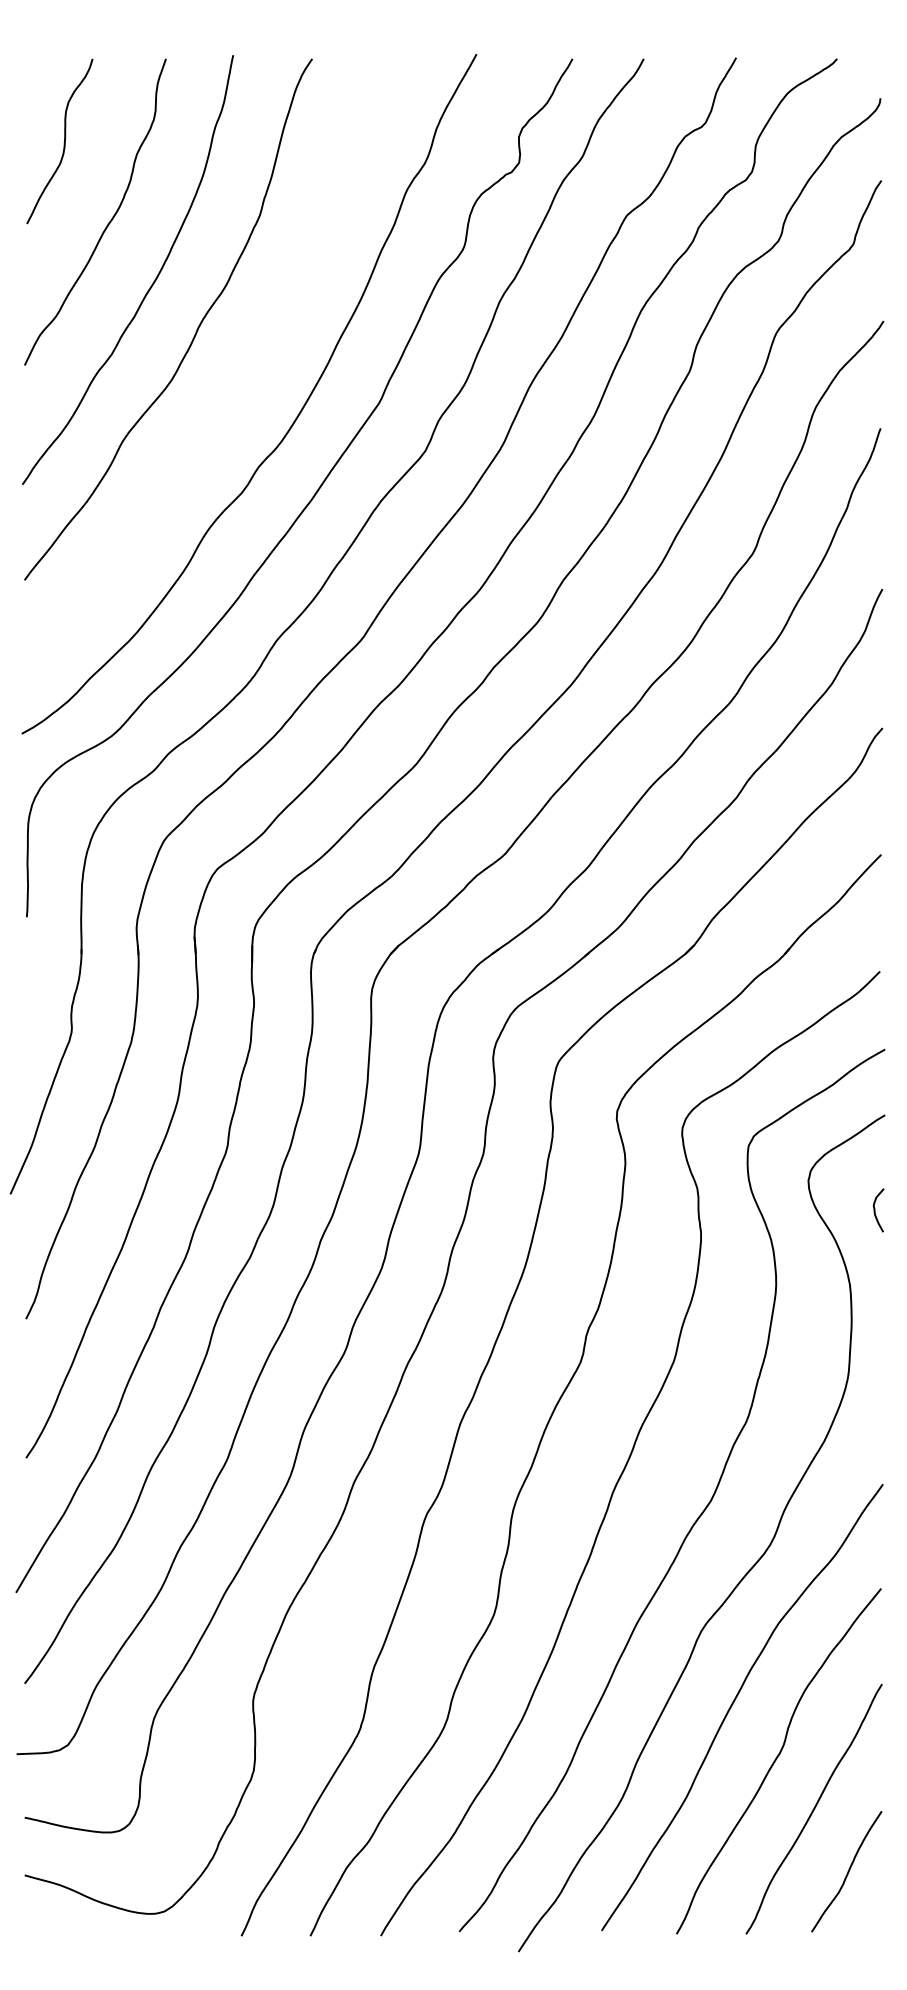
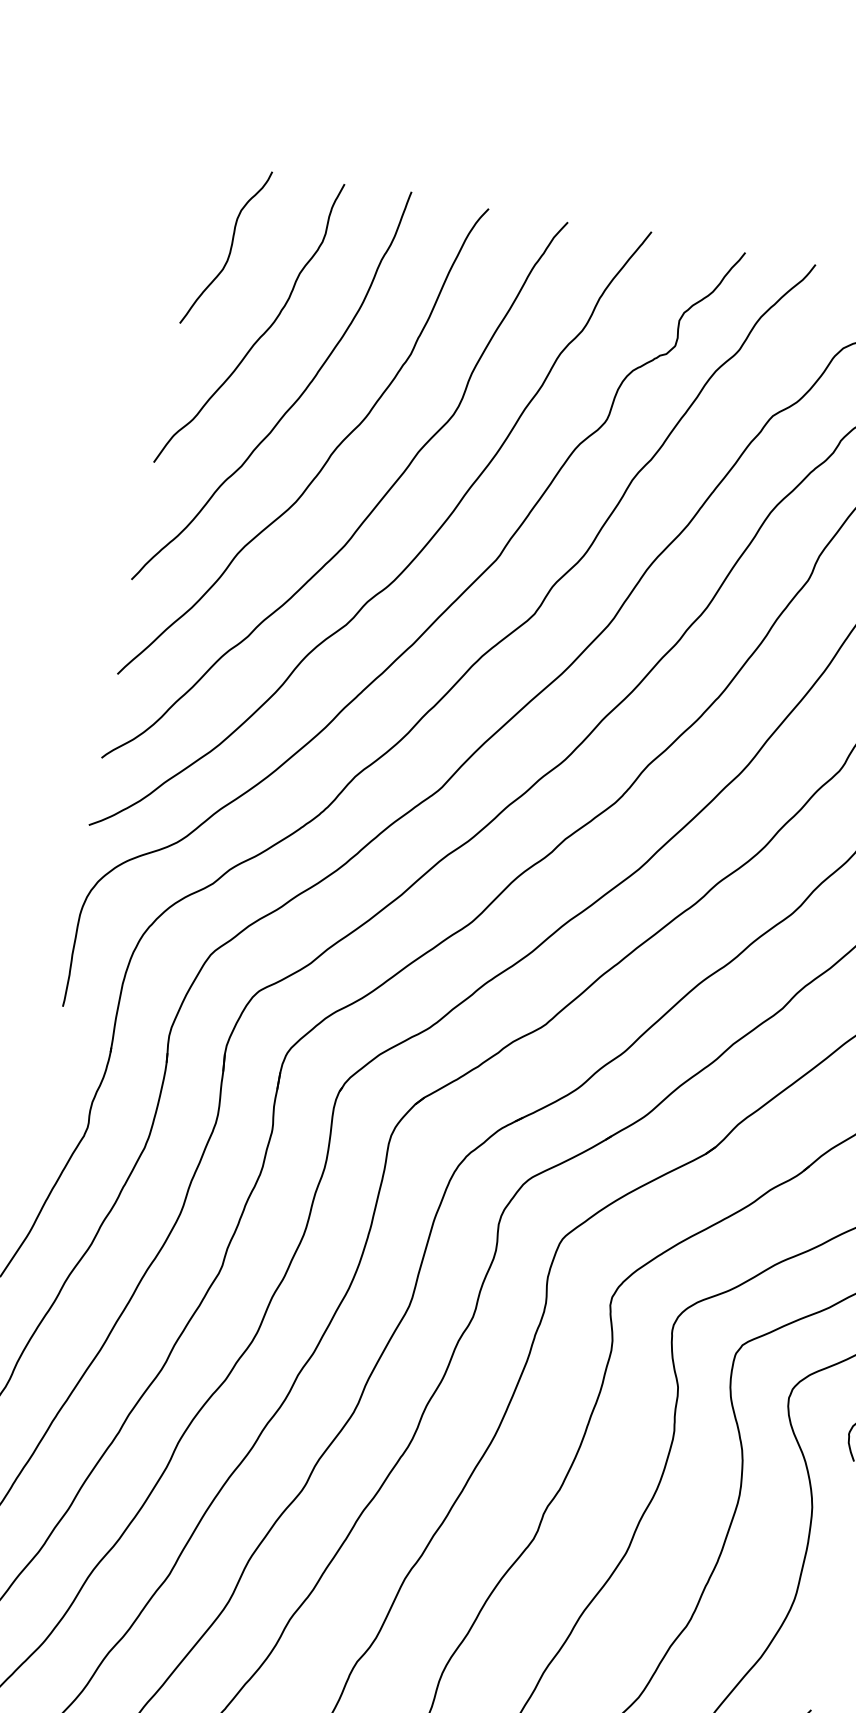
curve: (243, 382) -> (366, 516), added

